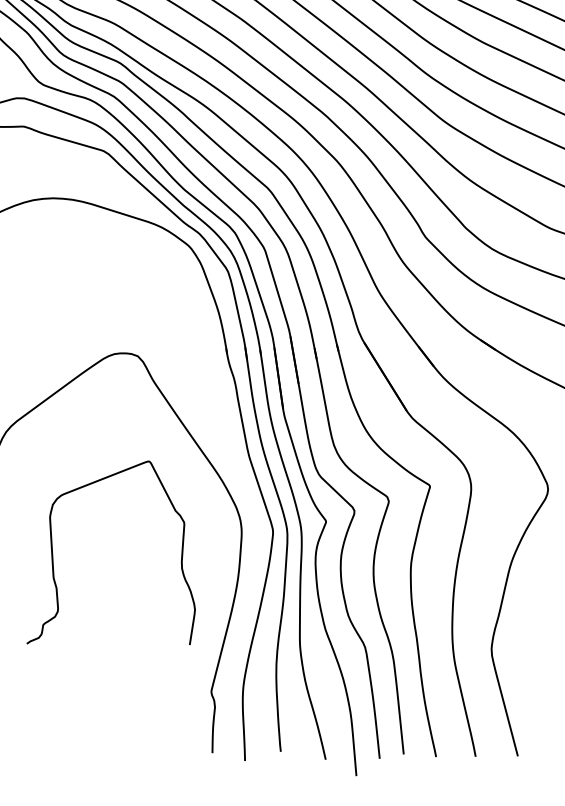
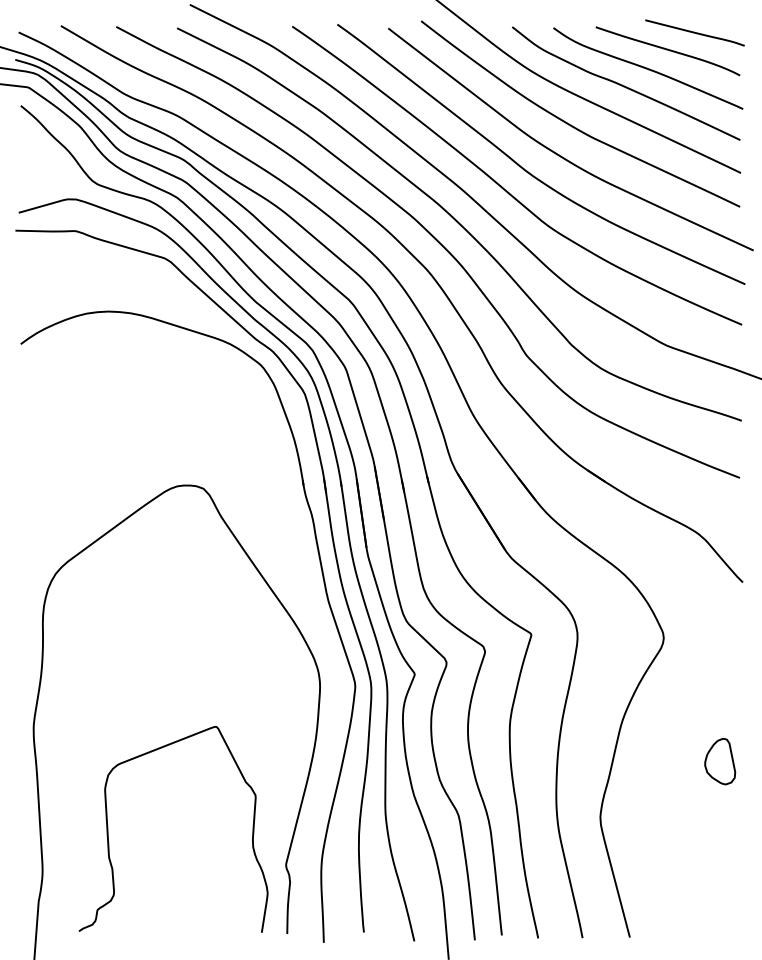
curve: (53, 552) -> (108, 828), moved

